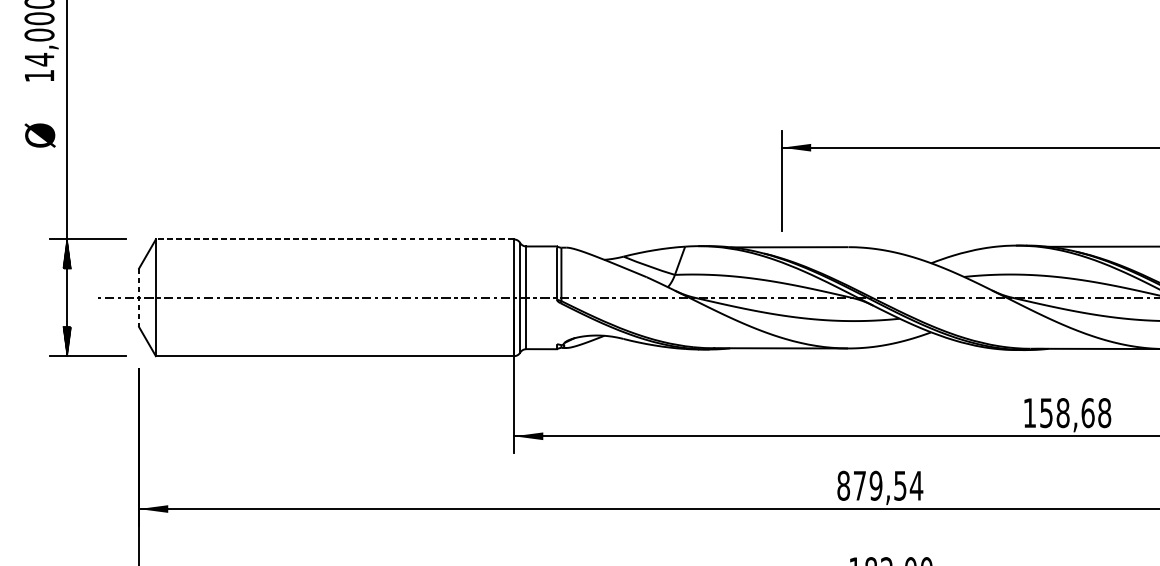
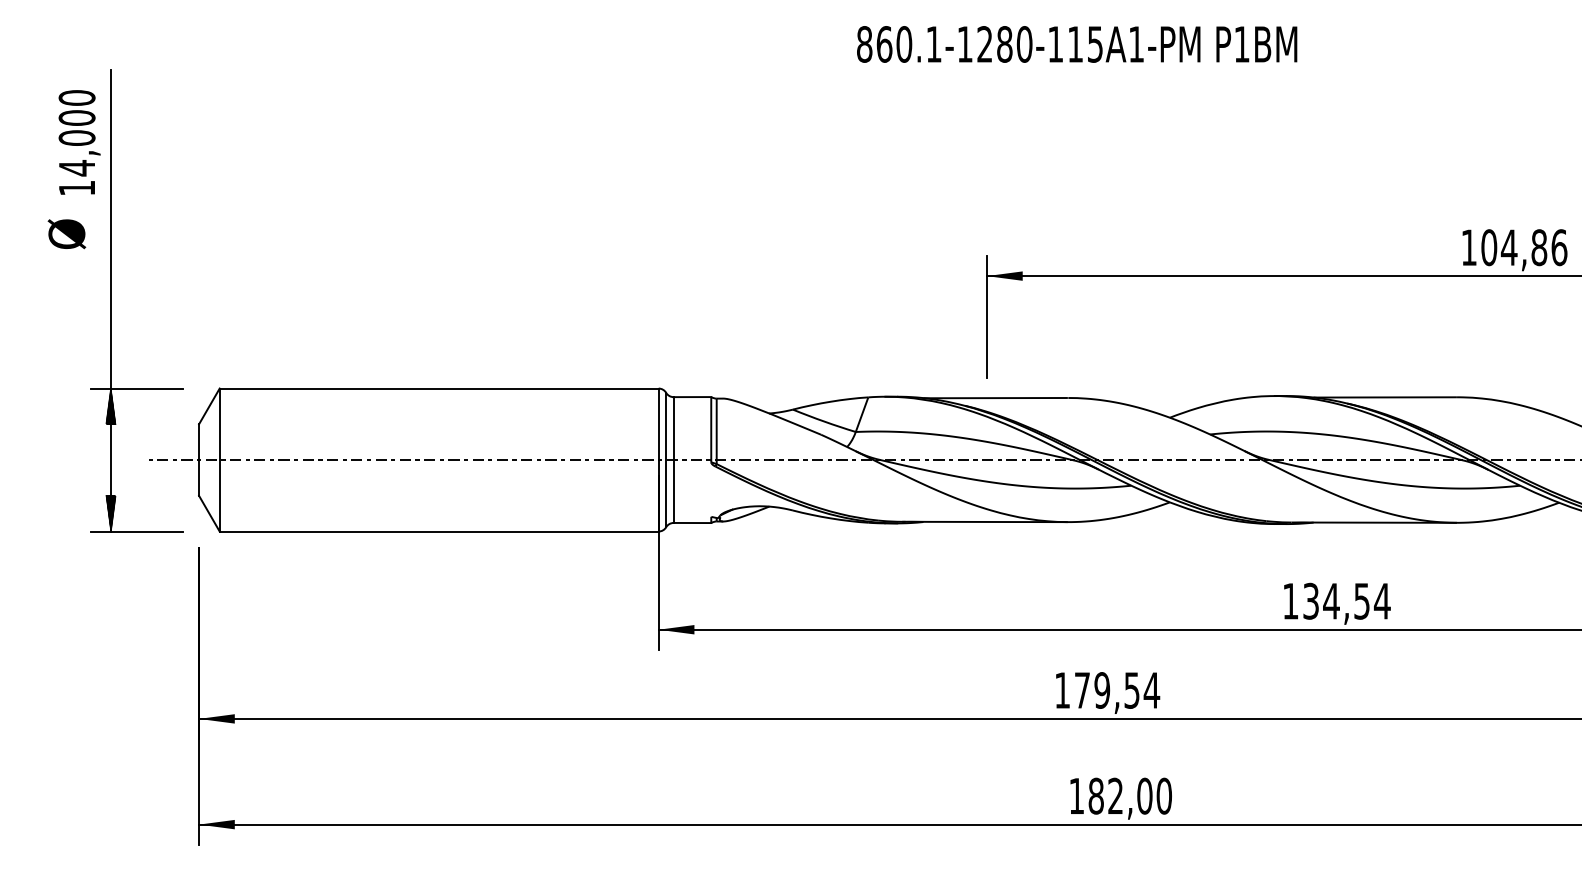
text: (39, 135) -> (66, 234), moved
line: (334, 239) -> (438, 388), dashed -> solid
line: (139, 298) -> (199, 460), dashed -> solid
text: (1075, 412) -> (1346, 600), 158,68 -> 134,54
text: (843, 485) -> (1062, 690), 879,54 -> 179,54

